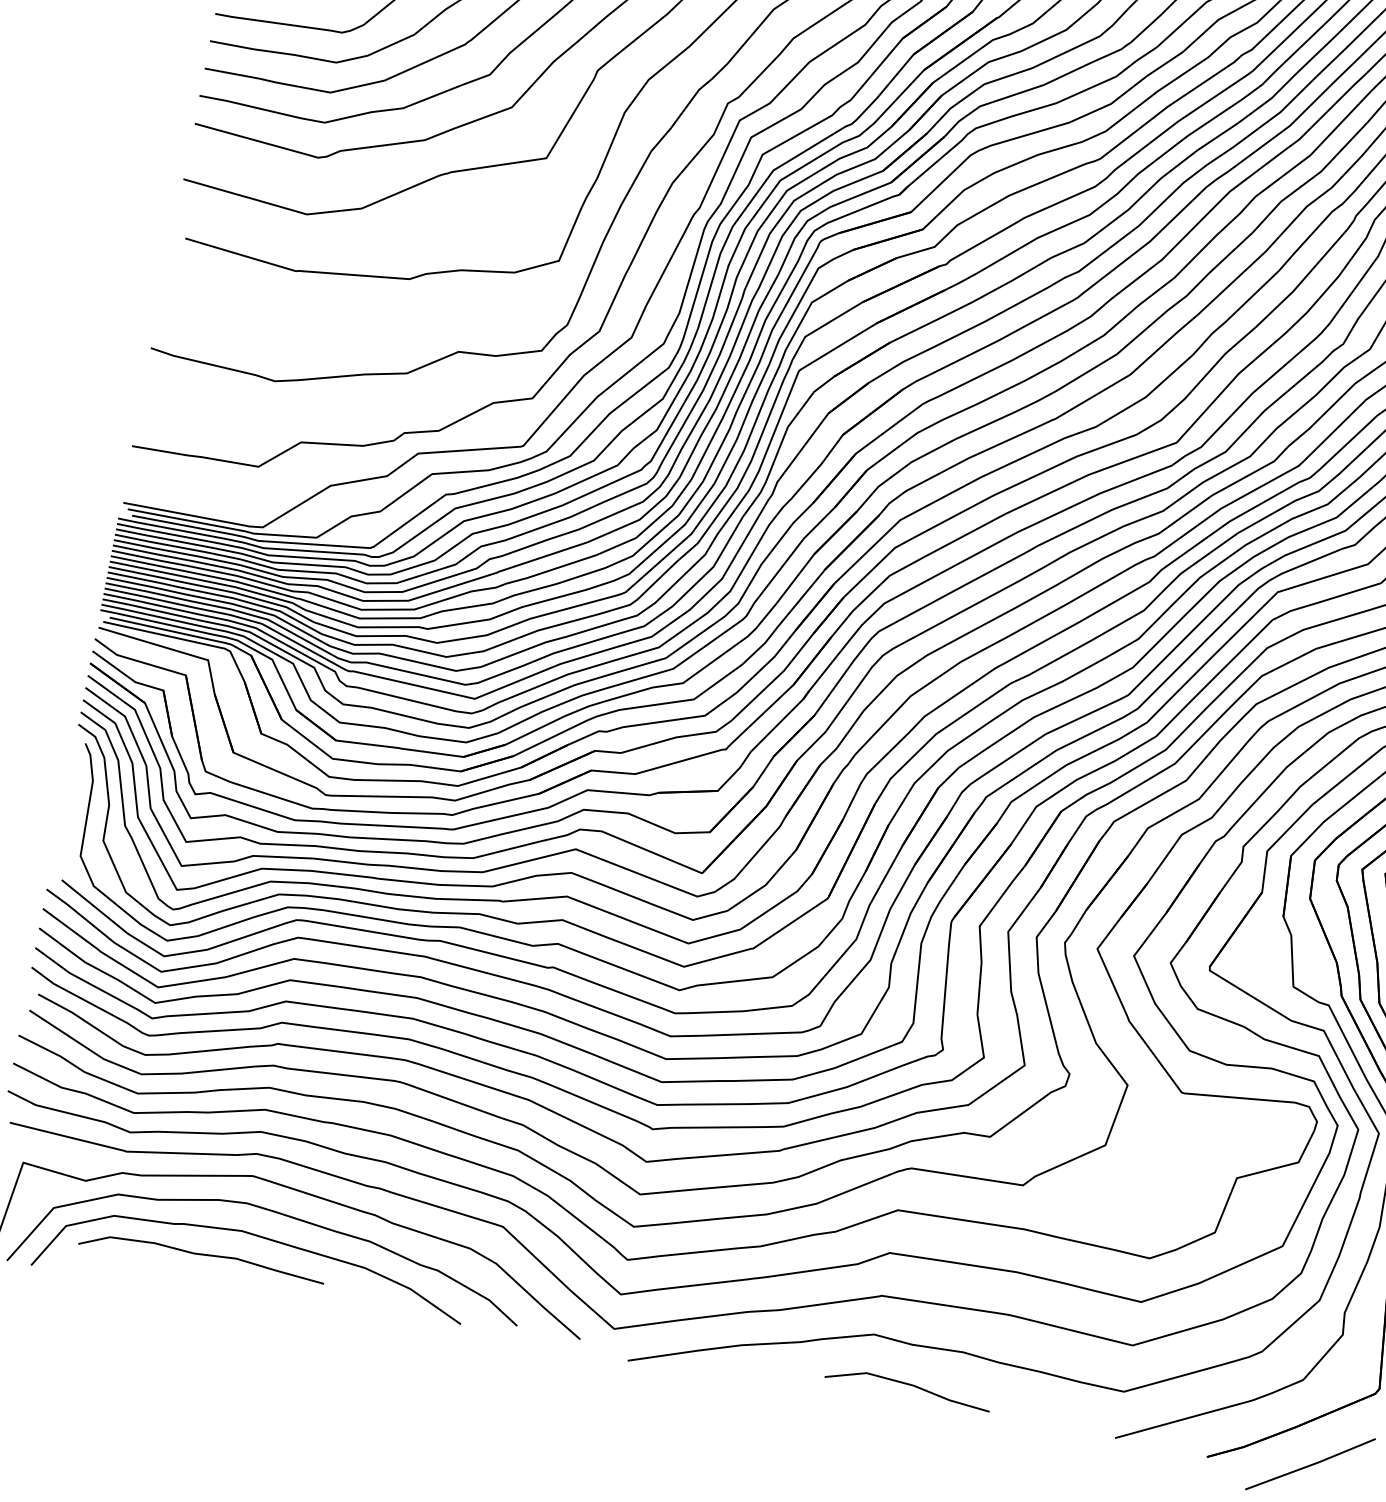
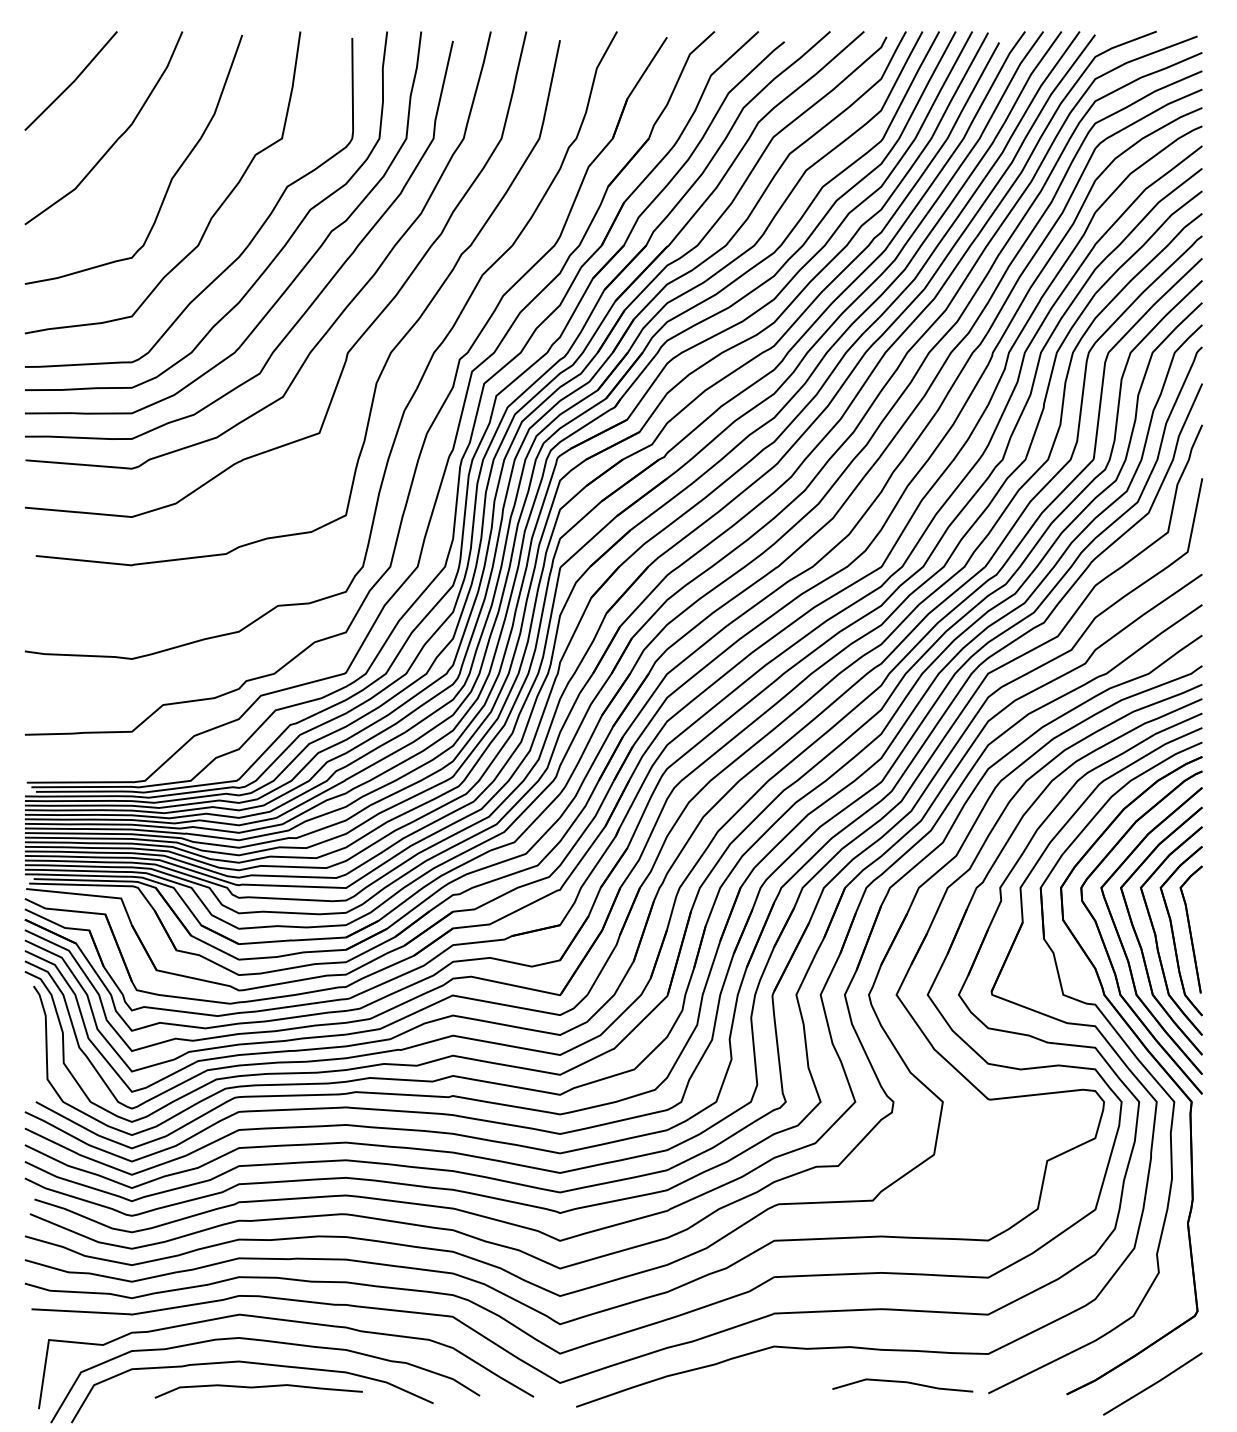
curve: (199, 1255) -> (256, 1388), moved
line: (908, 1384) -> (902, 1382), moved

